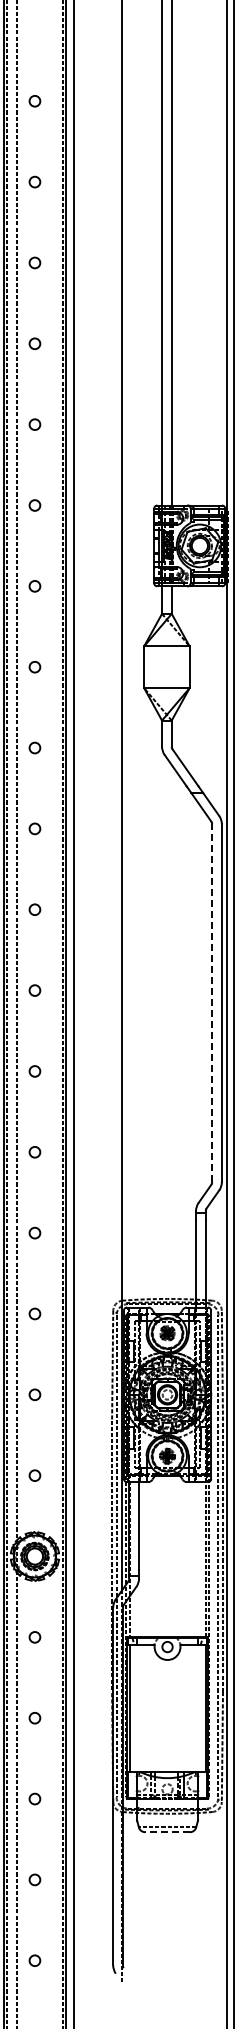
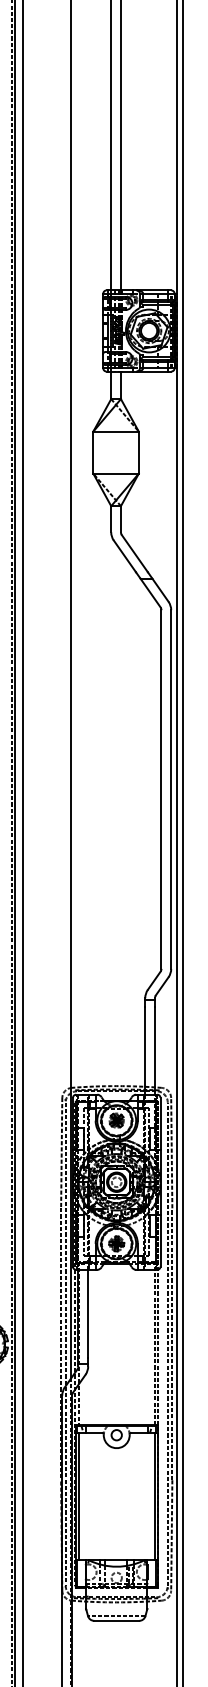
line: (212, 1003) -> (161, 789), dashed -> solid
line: (167, 1832) -> (116, 1621), dashed -> solid

